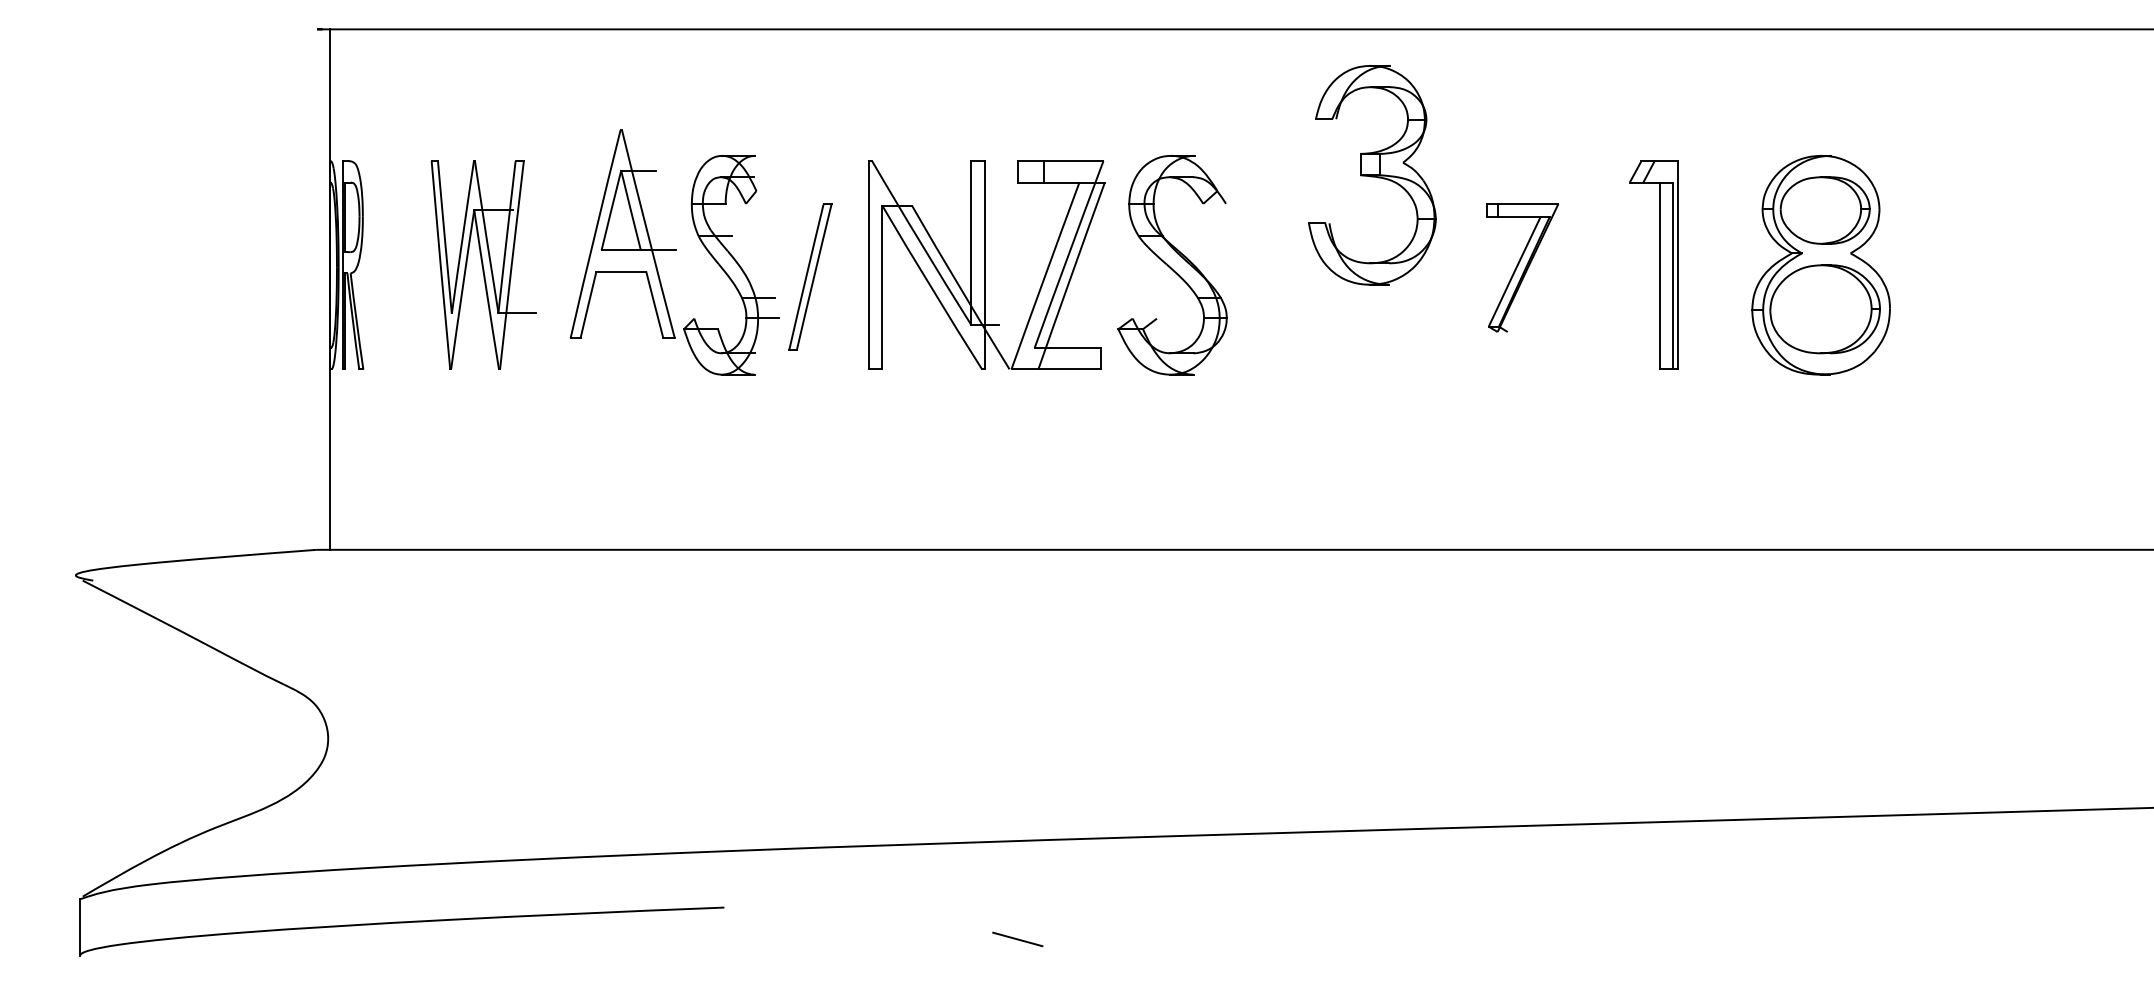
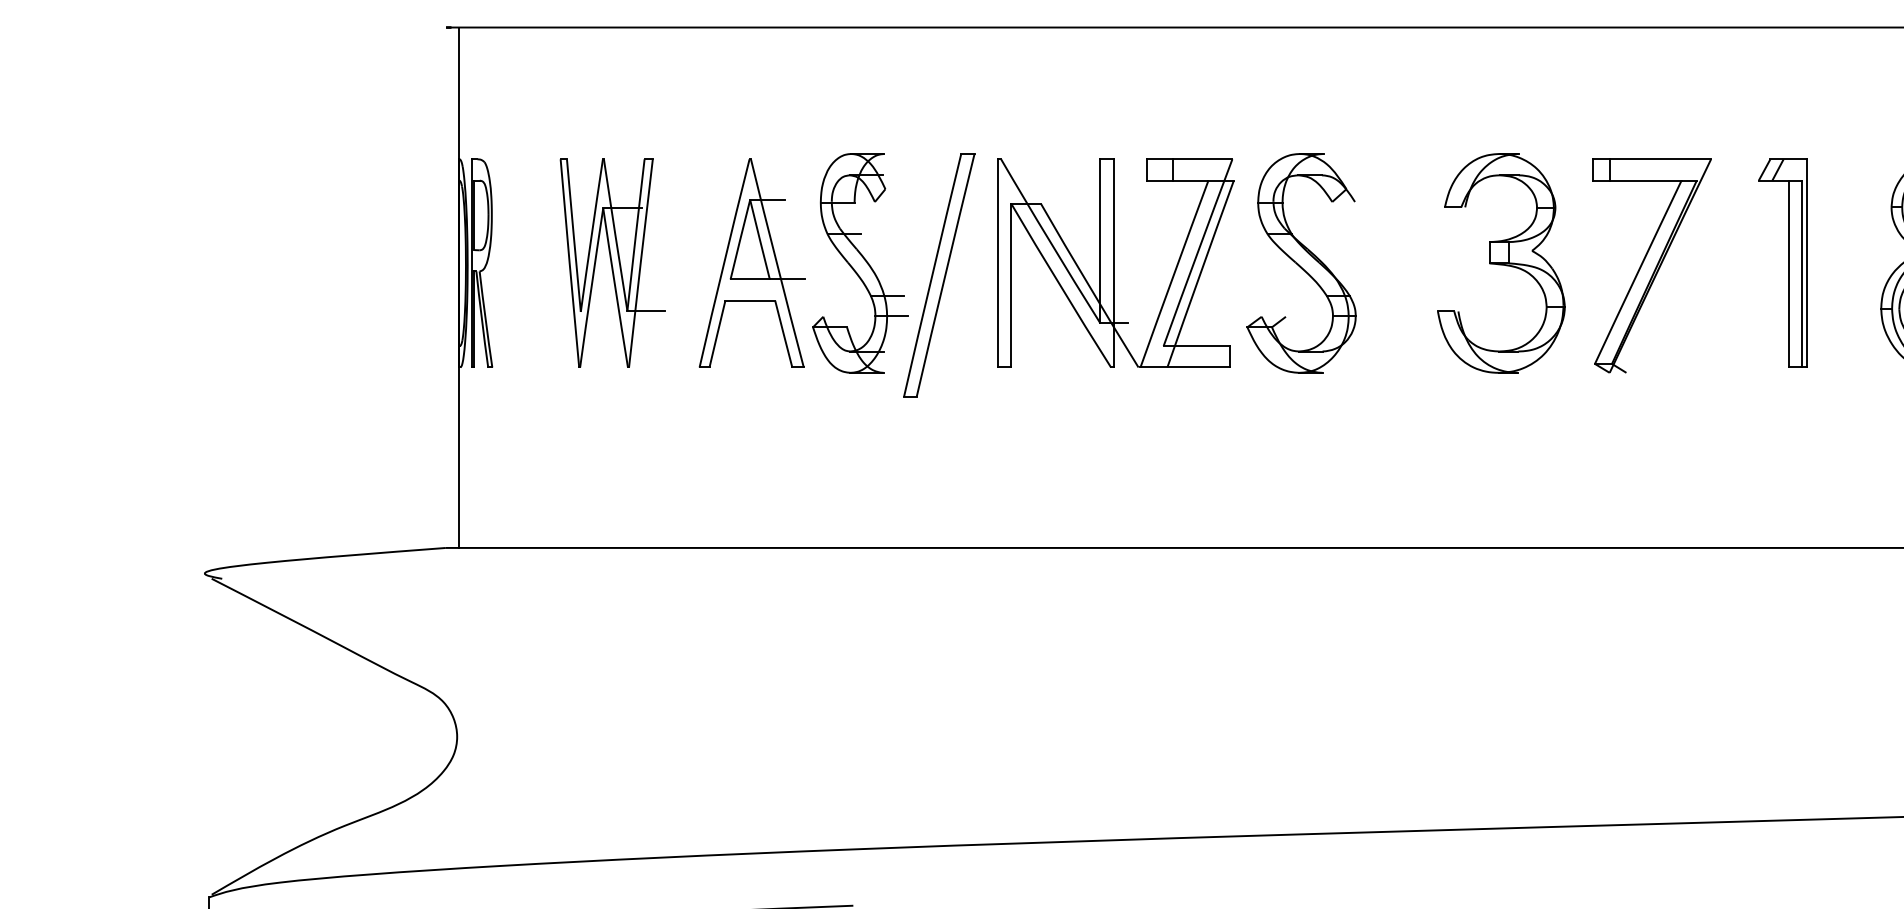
part: (1372, 175) -> (1501, 263), moved
part: (622, 233) -> (751, 262), moved
part: (1522, 267) -> (1651, 265), size x1.67
part: (810, 277) -> (939, 275), size x1.67

